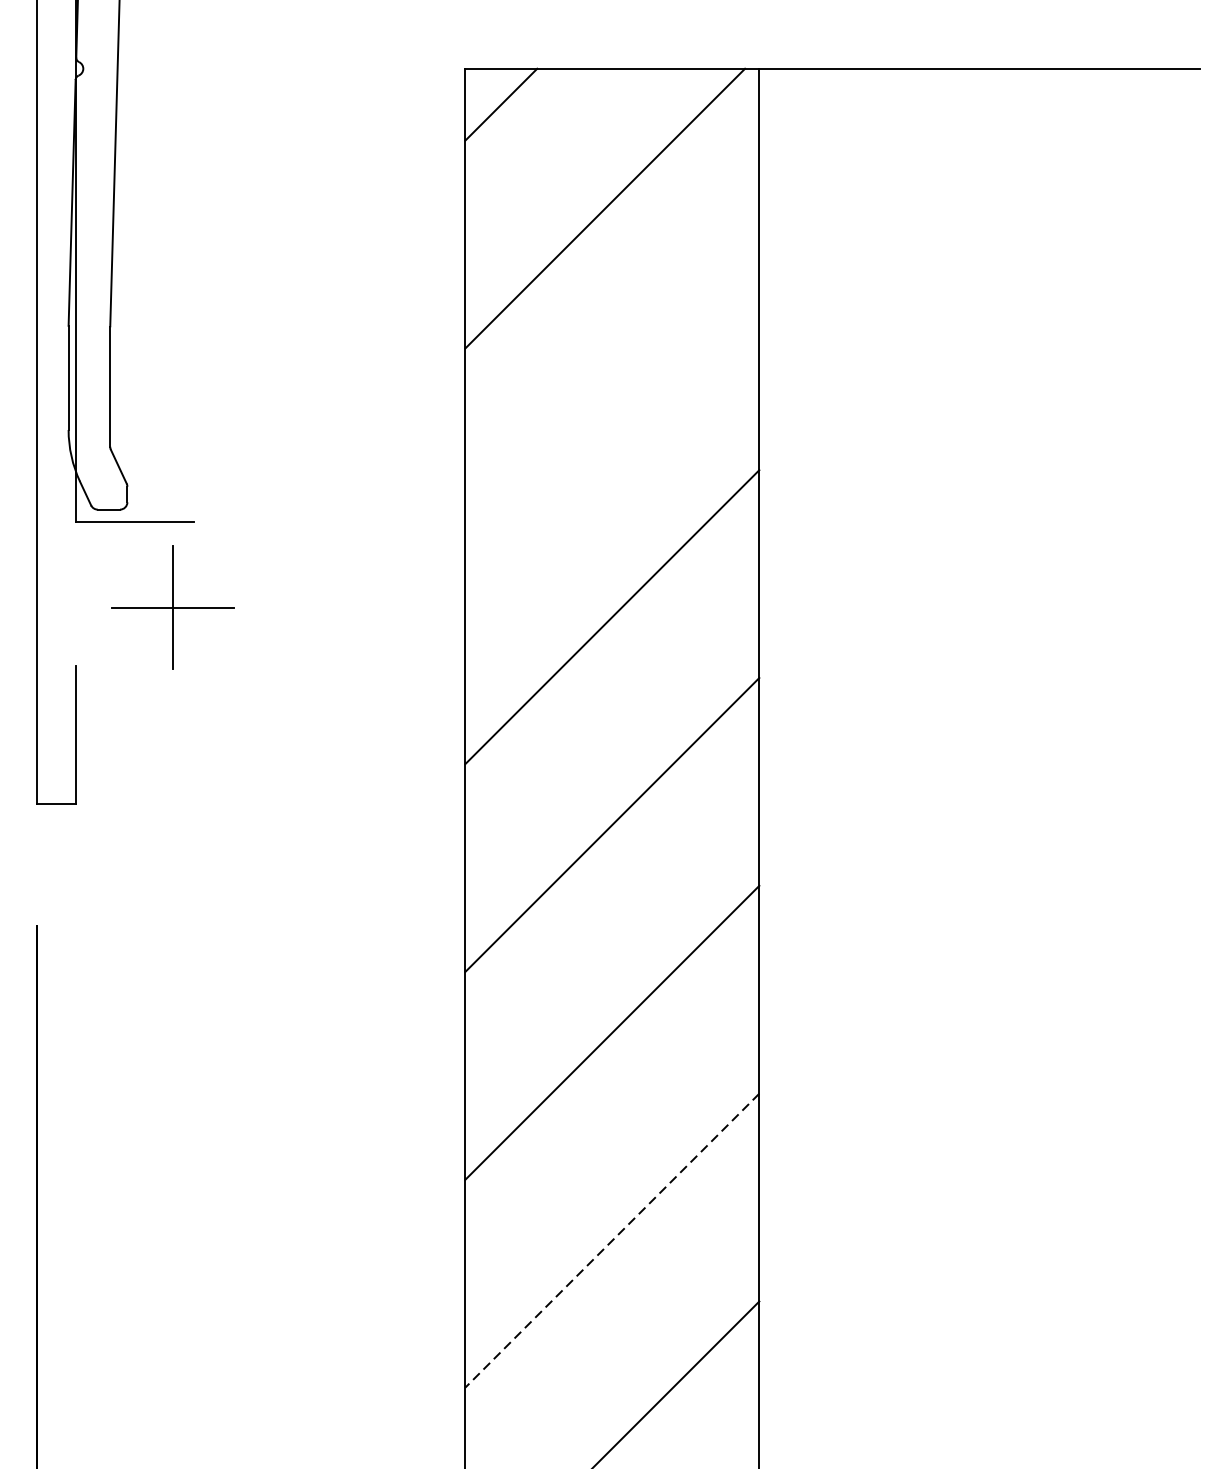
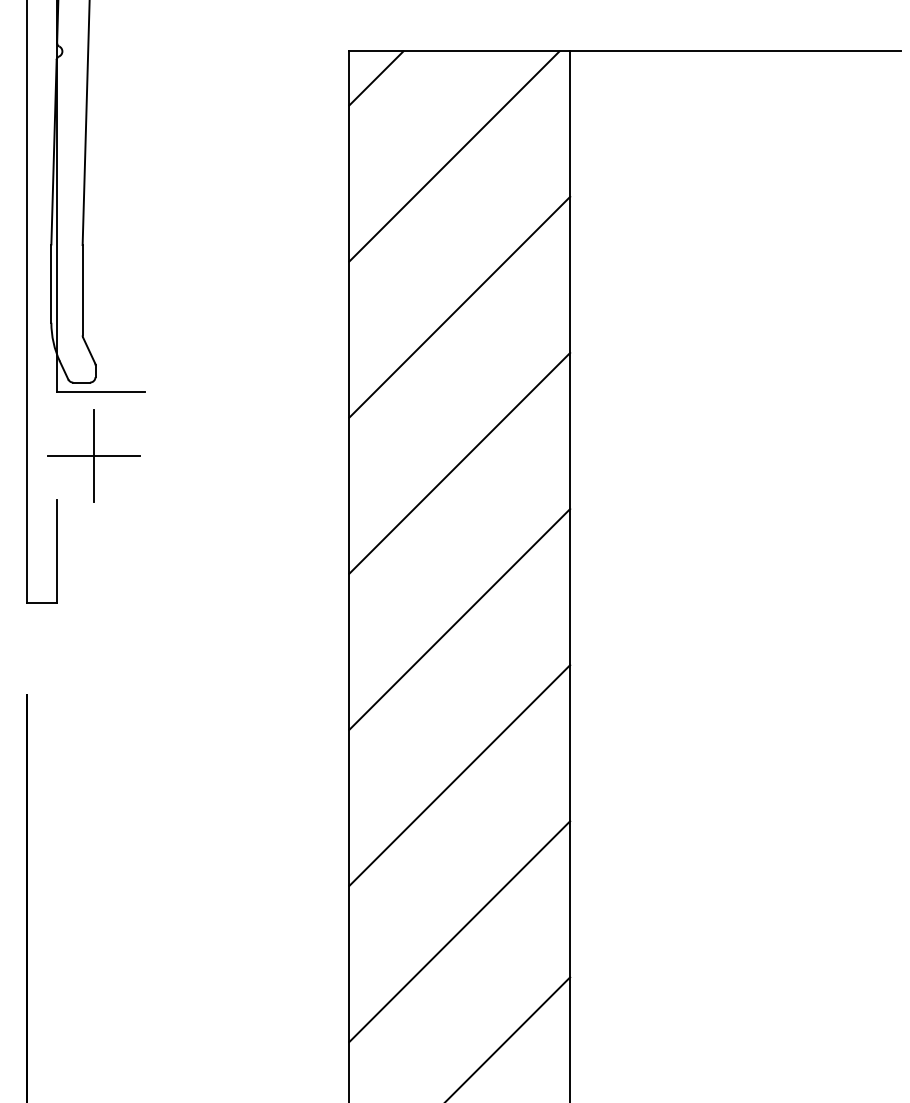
line: (611, 408) -> (459, 306), added
part: (172, 606) -> (93, 455), moved
line: (611, 1241) -> (459, 932), dashed -> solid

